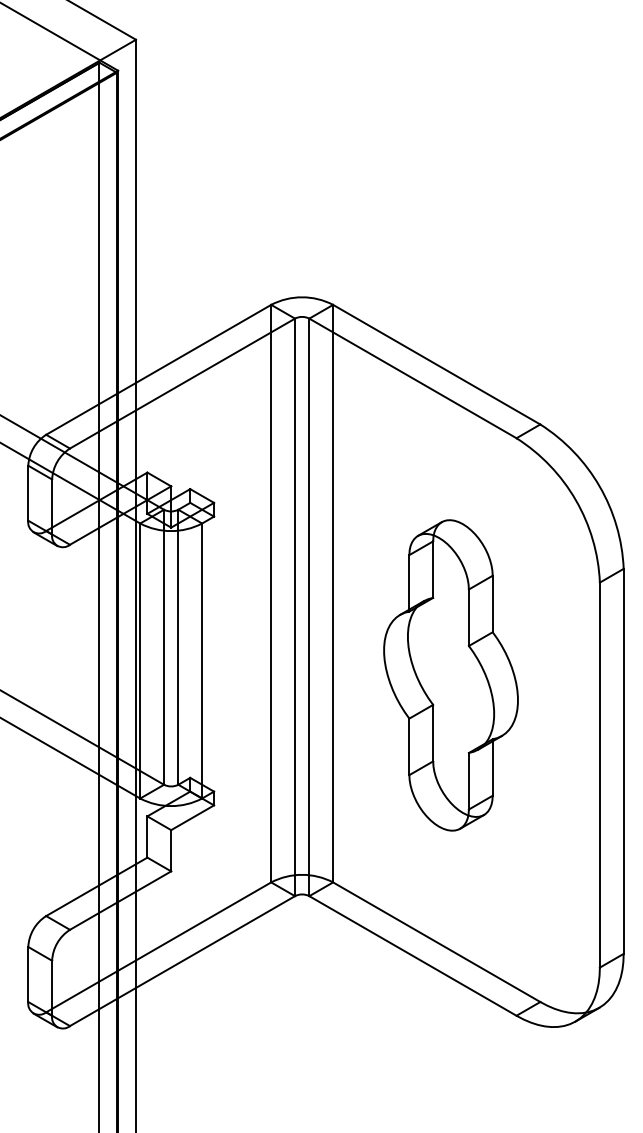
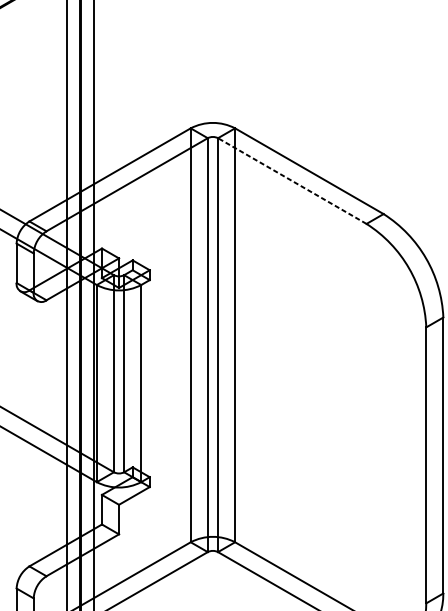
line: (412, 378) -> (291, 181), solid -> dashed
part: (450, 675) -> (319, 393), removed

